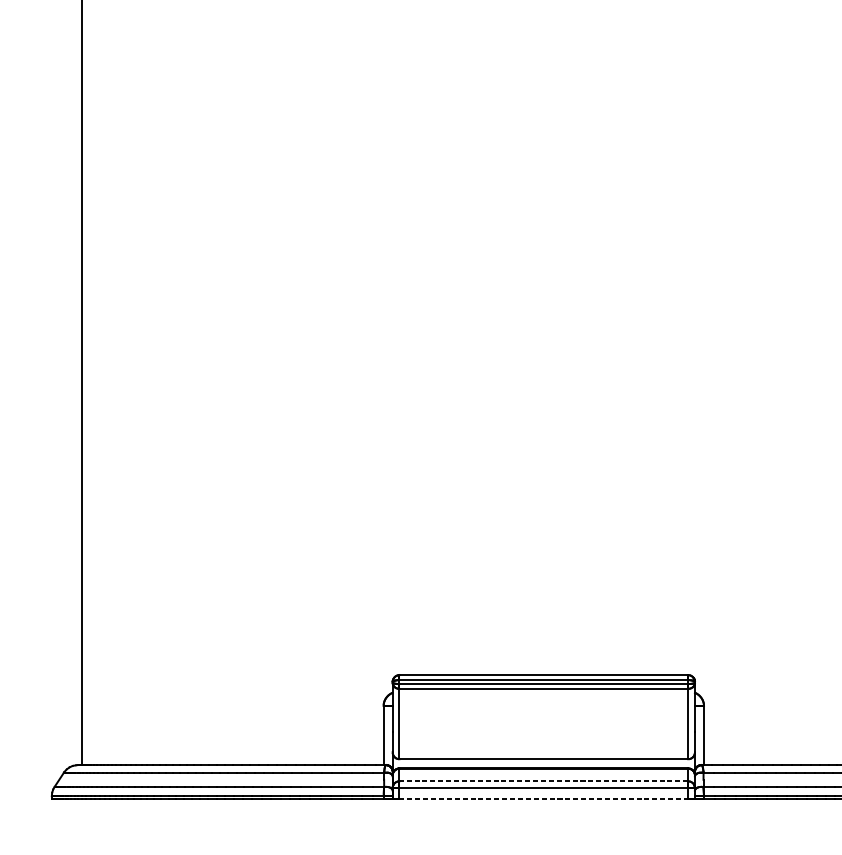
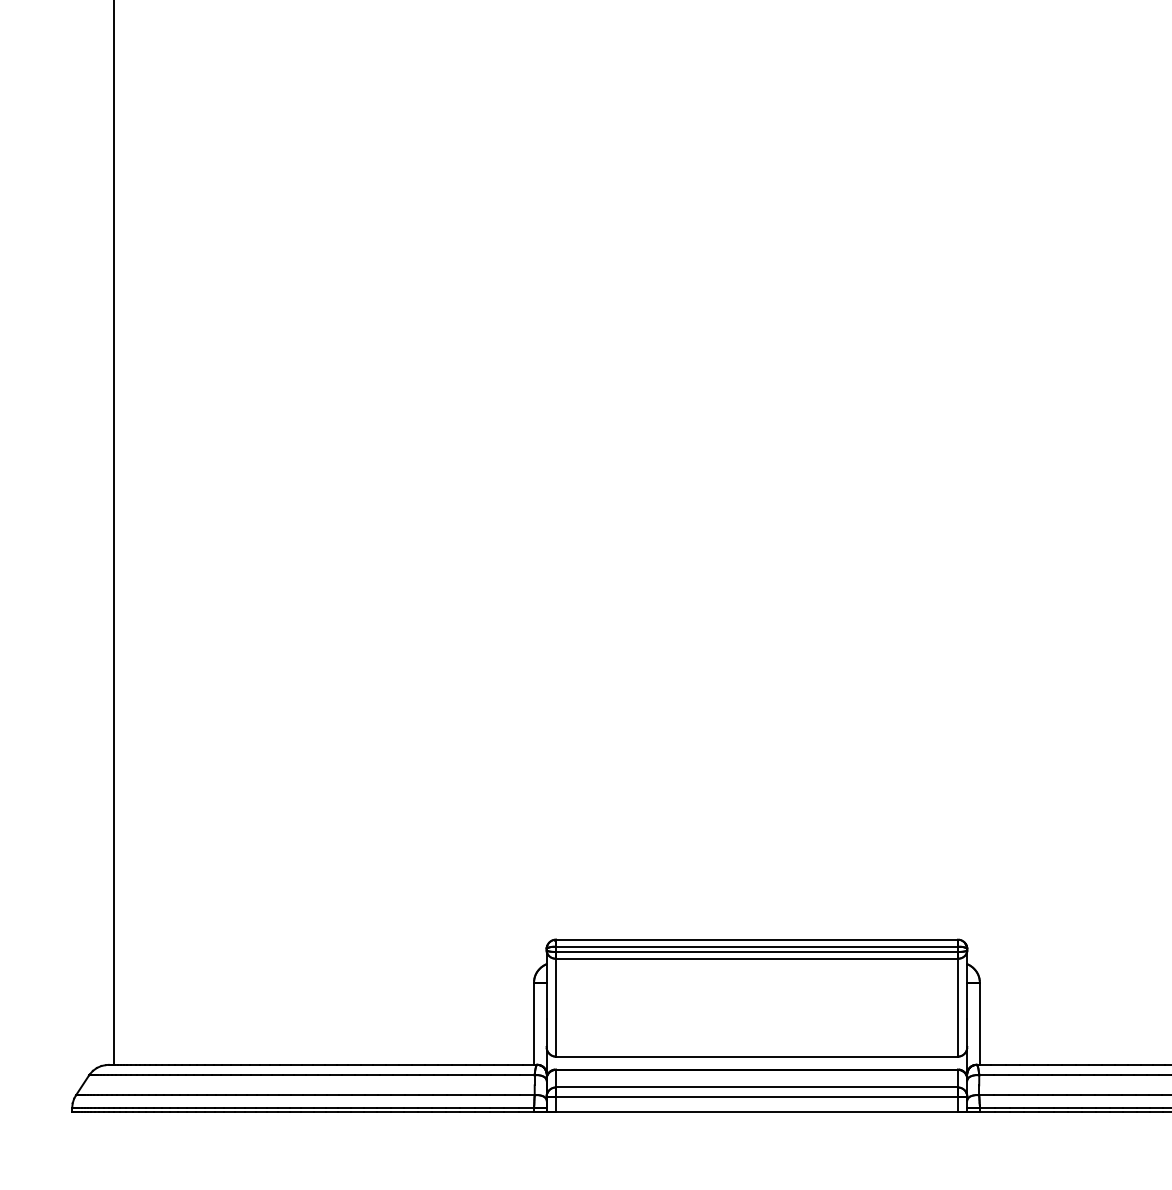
line: (543, 781) -> (756, 1087), dashed -> solid
line: (543, 798) -> (756, 1111), dashed -> solid

